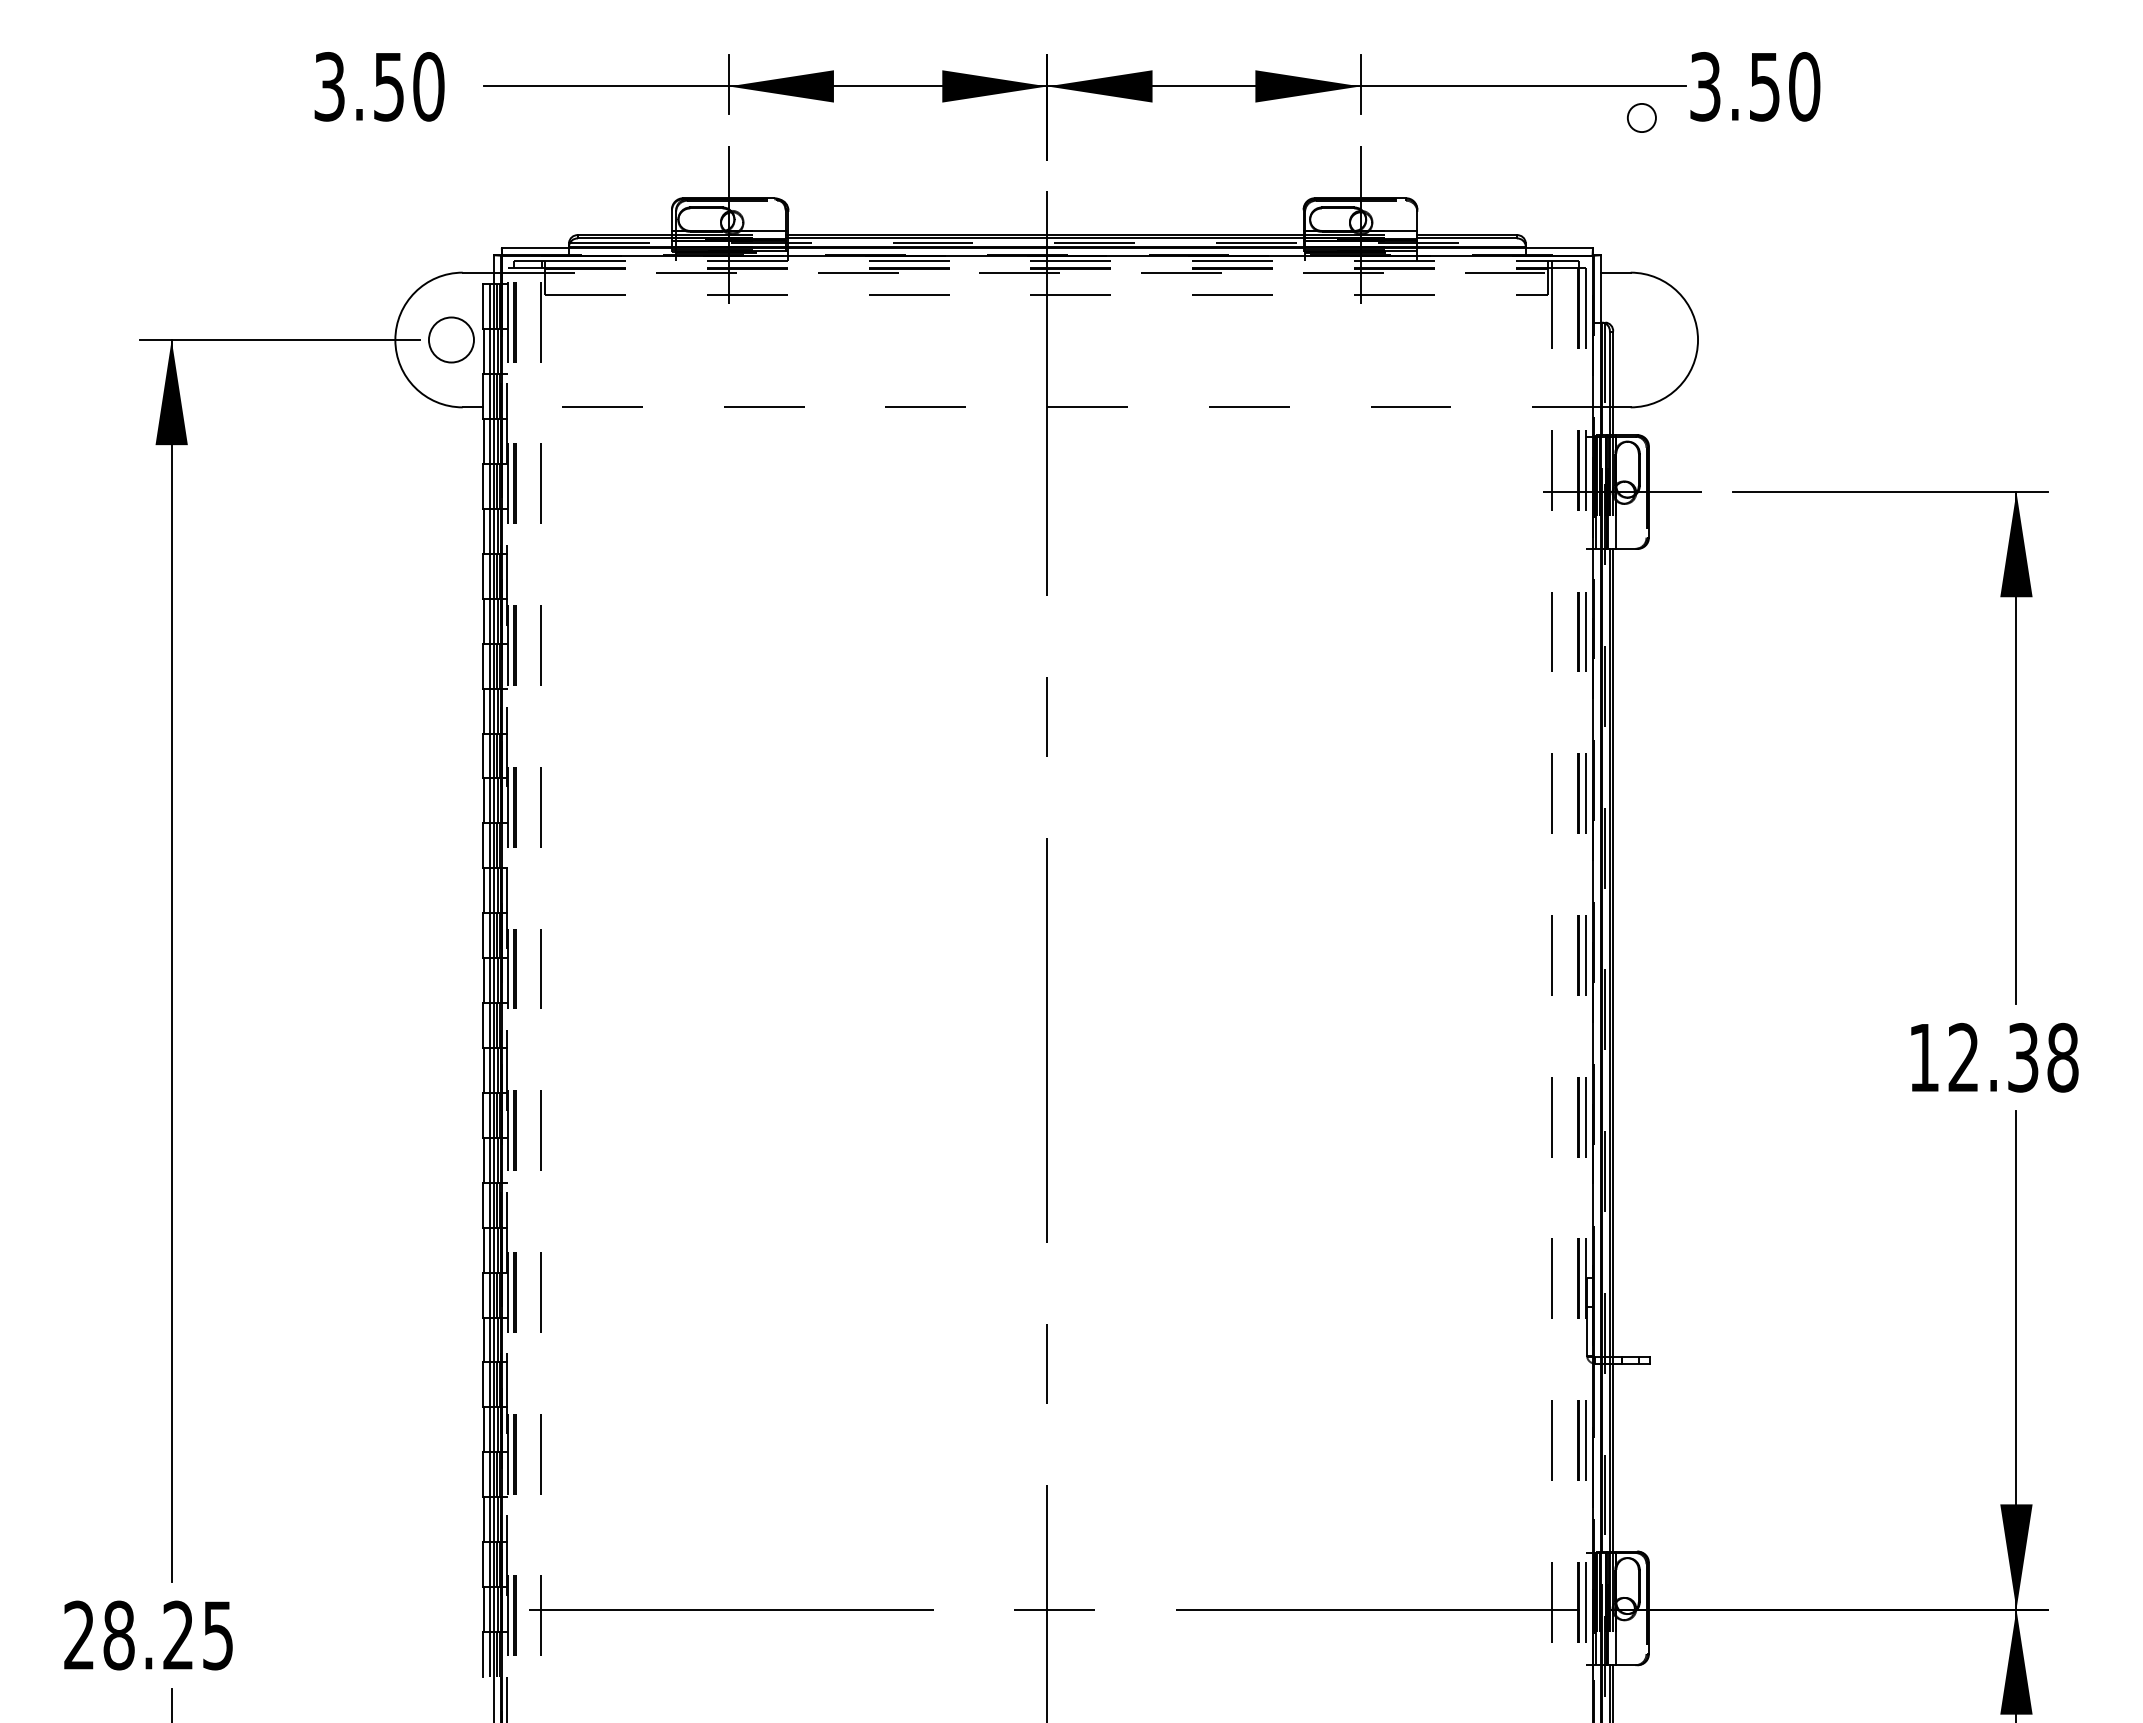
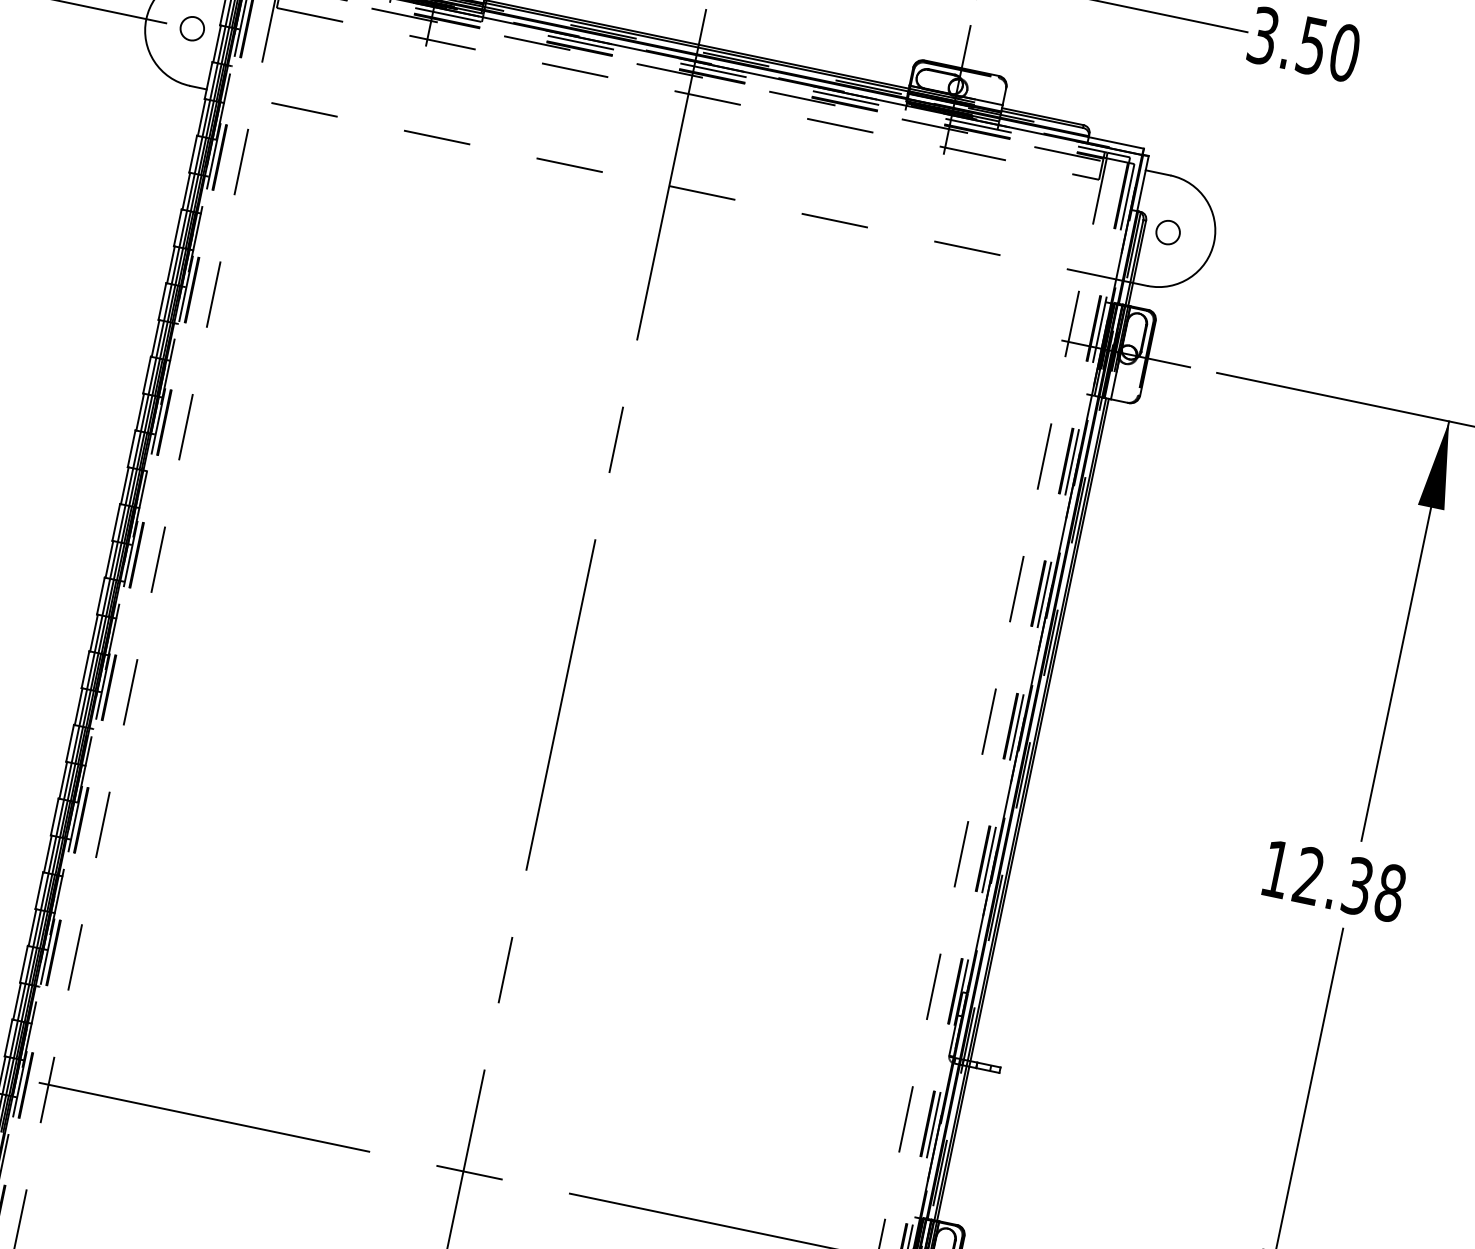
circle: (1641, 117) -> (1167, 232), moved
circle: (451, 339) -> (192, 28), size x0.62

